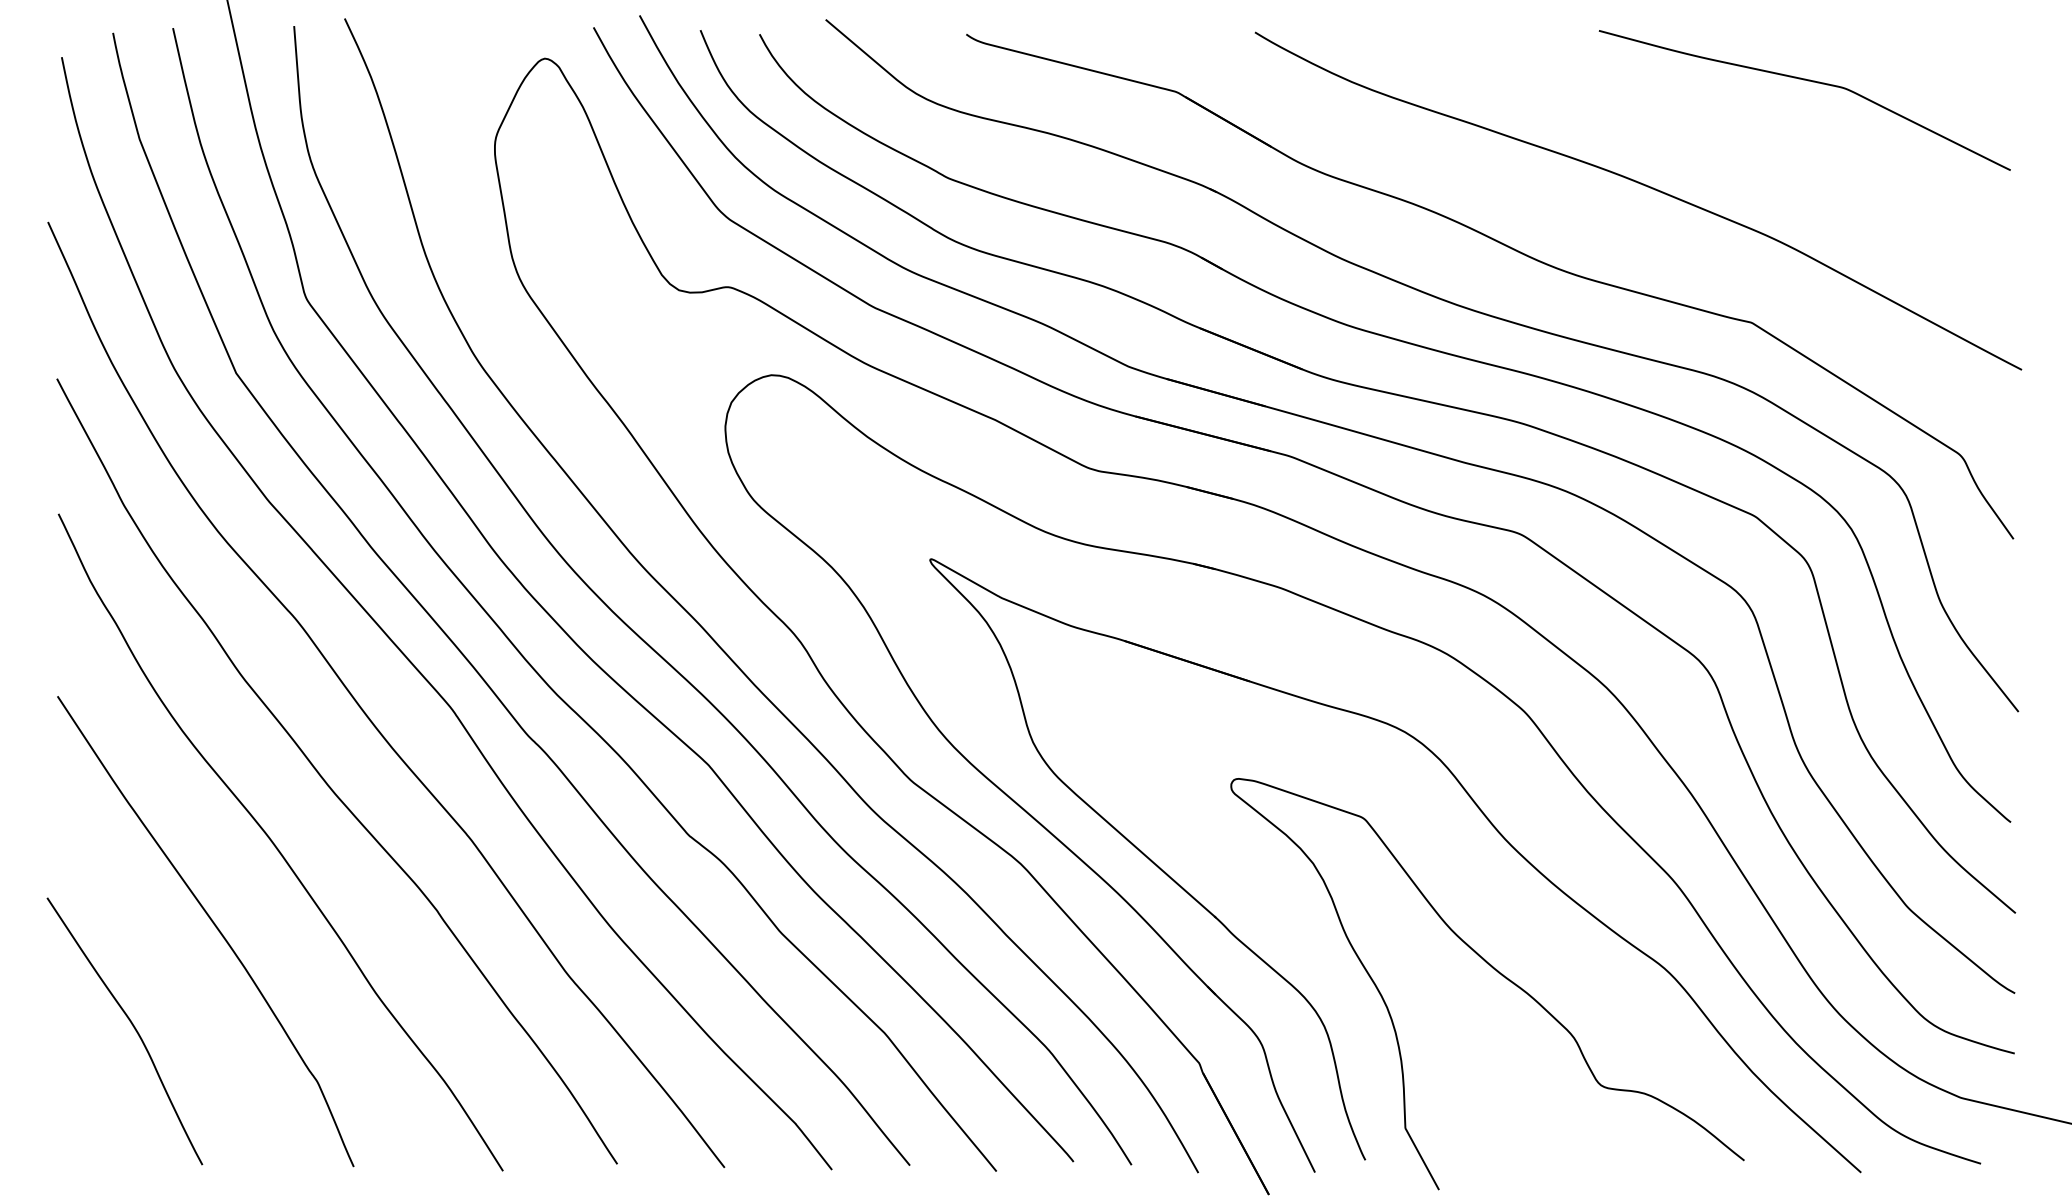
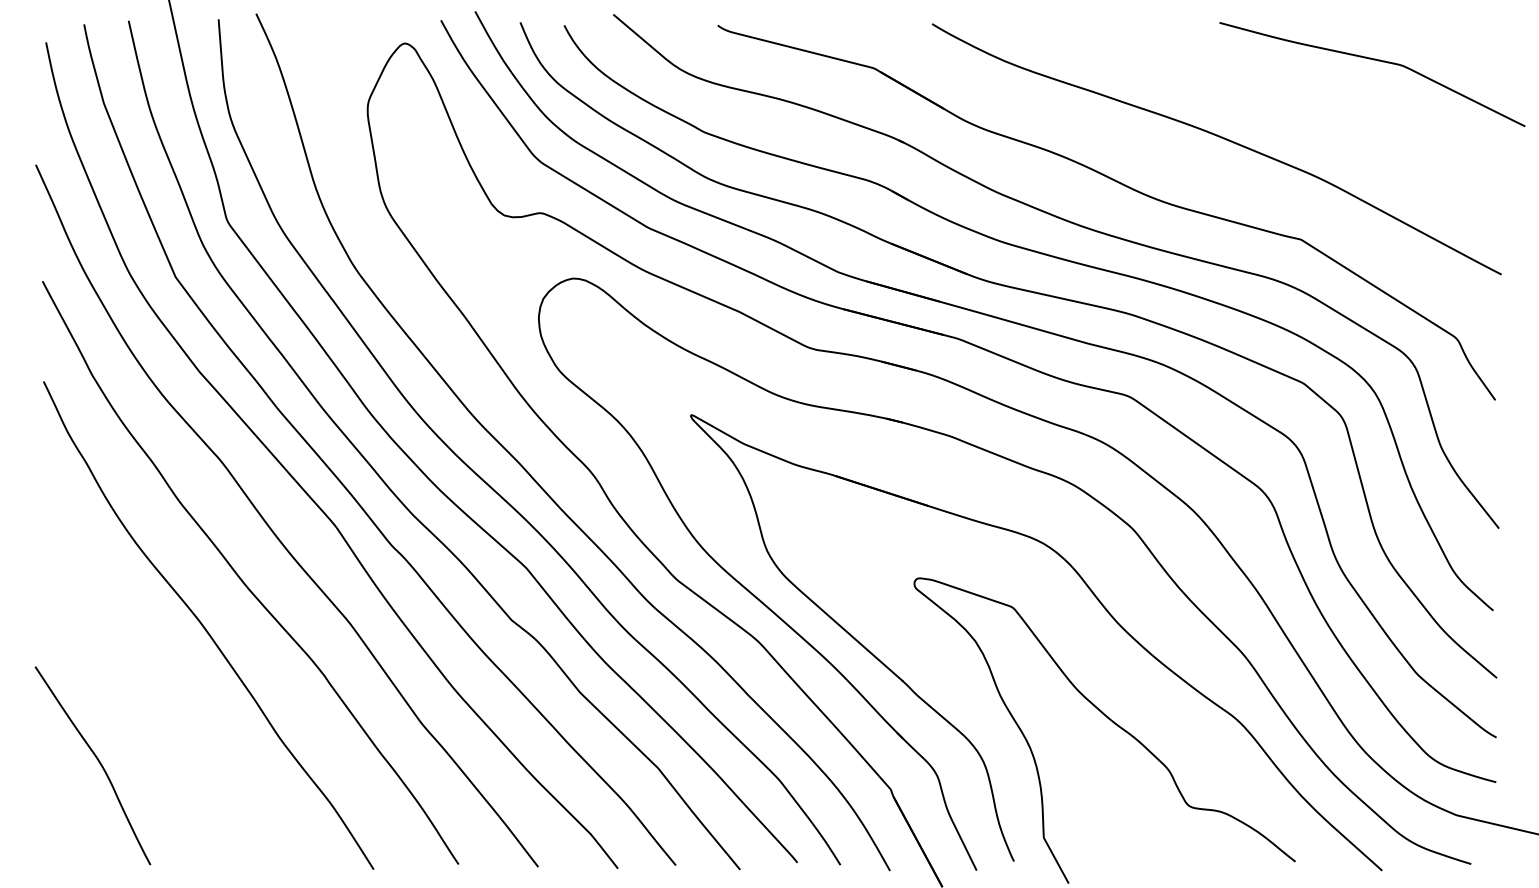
curve: (1806, 81) -> (1373, 60), moved
curve: (211, 923) -> (157, 685), removed

